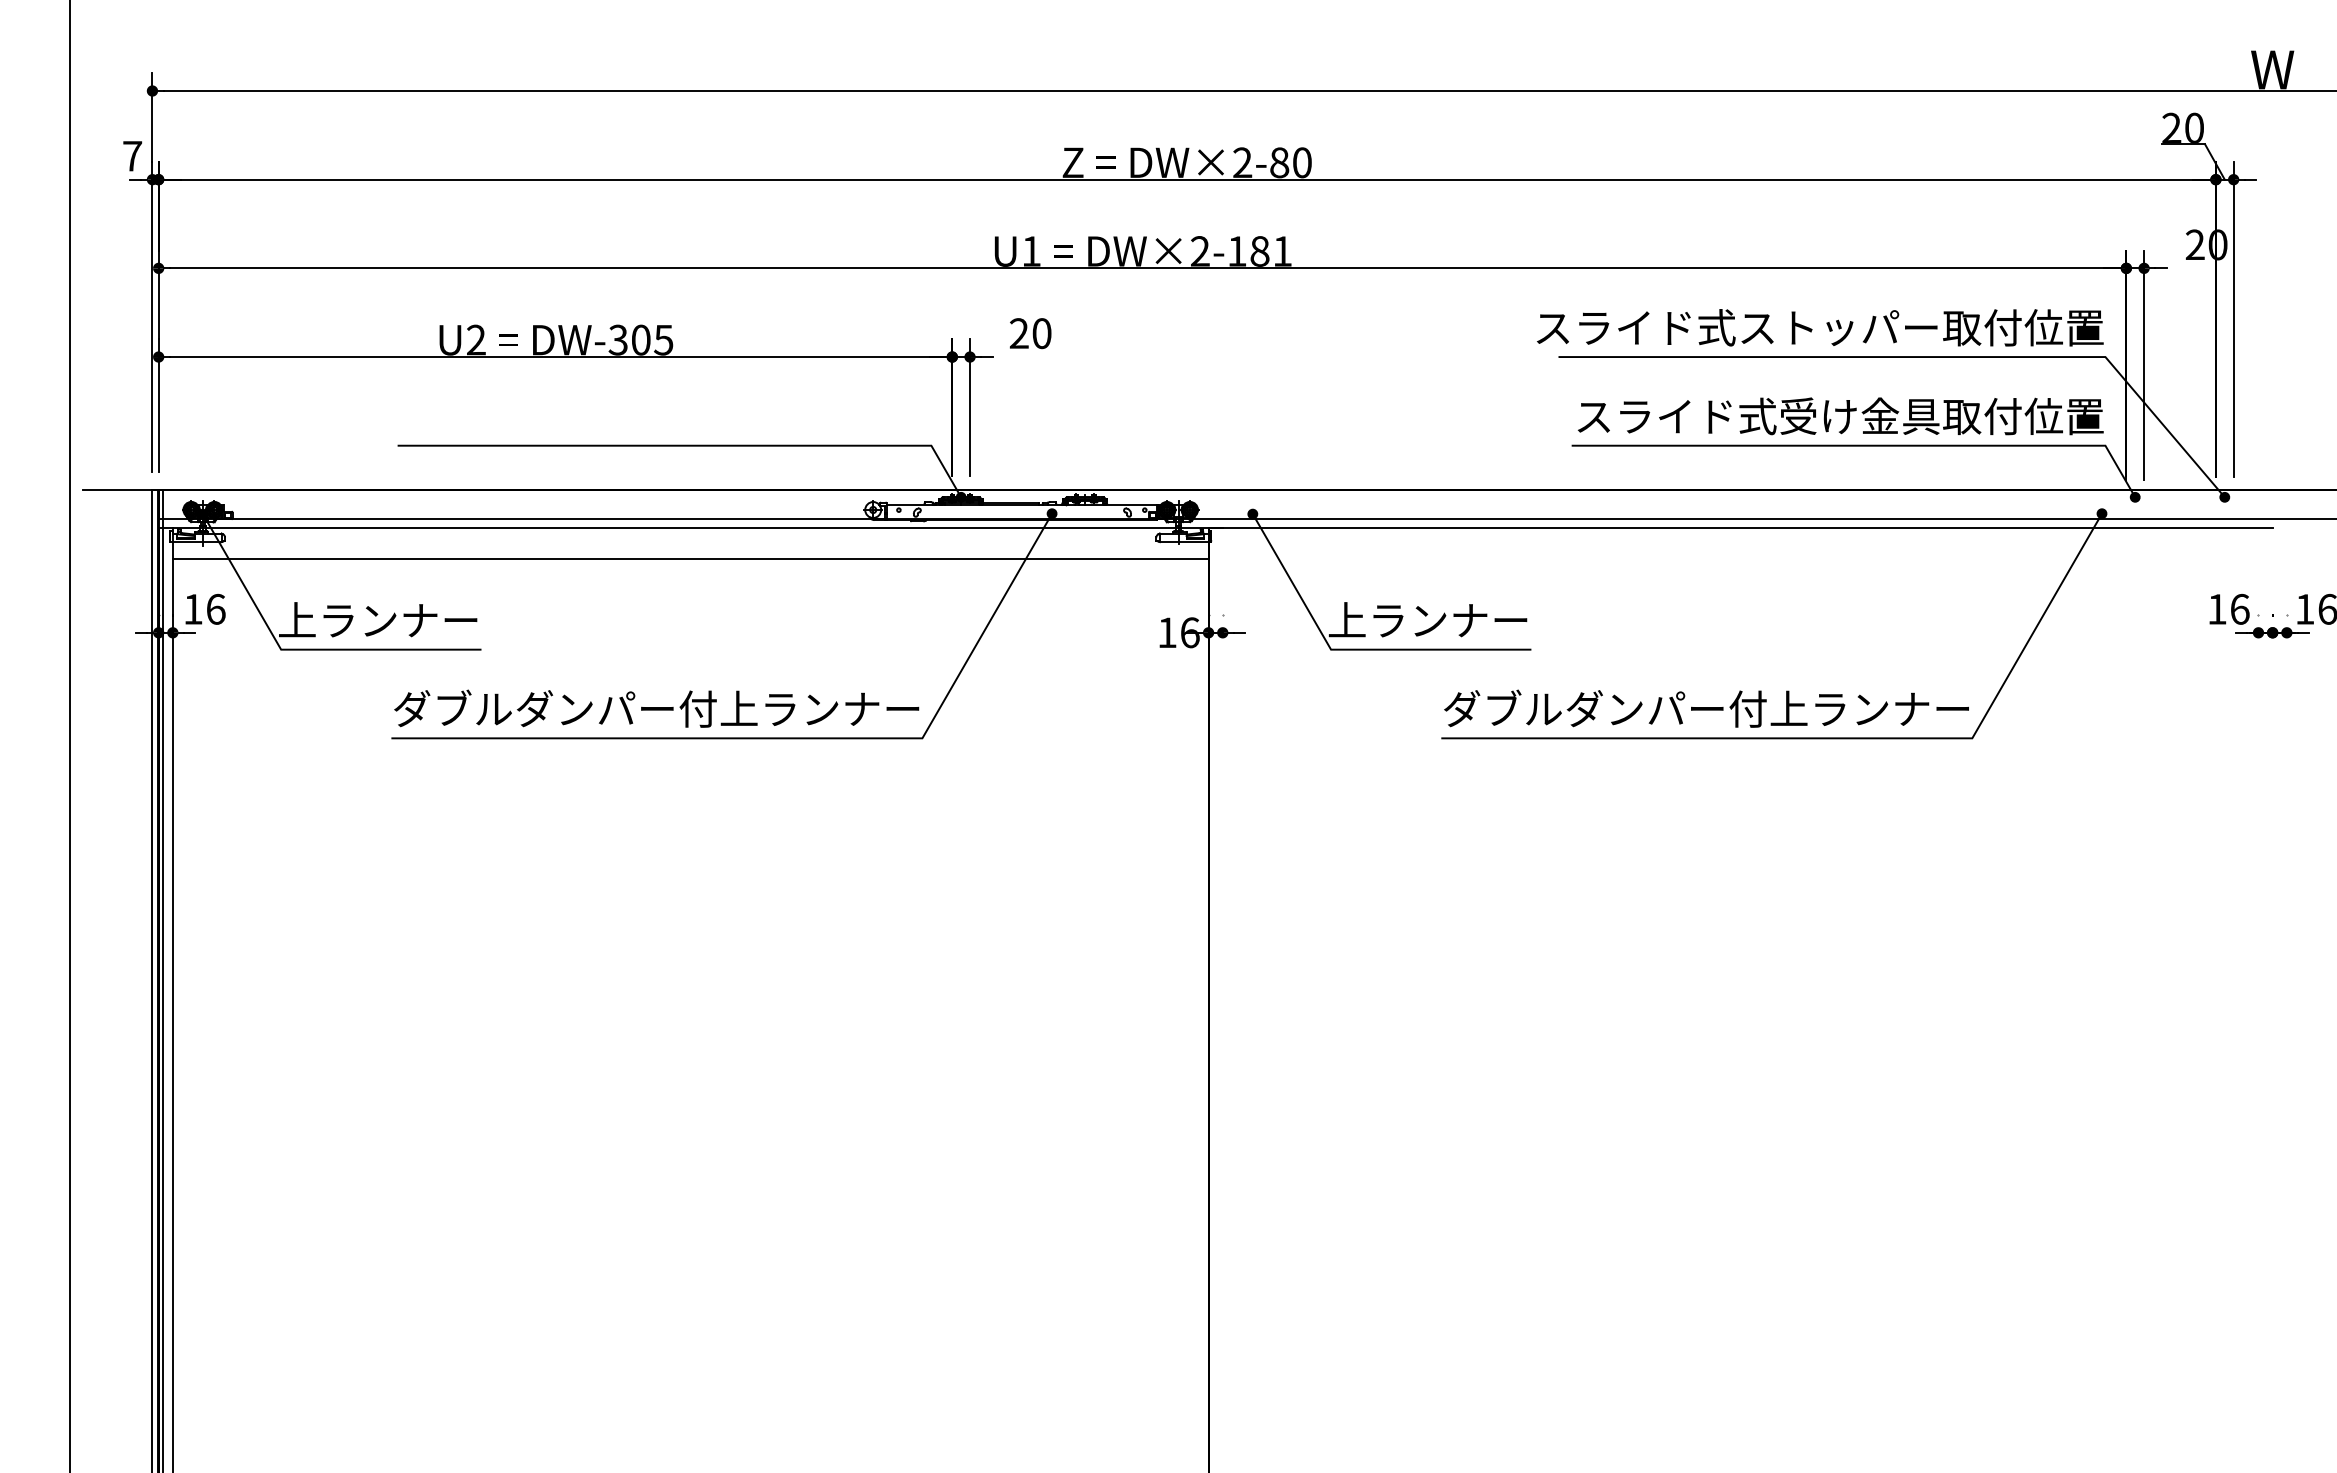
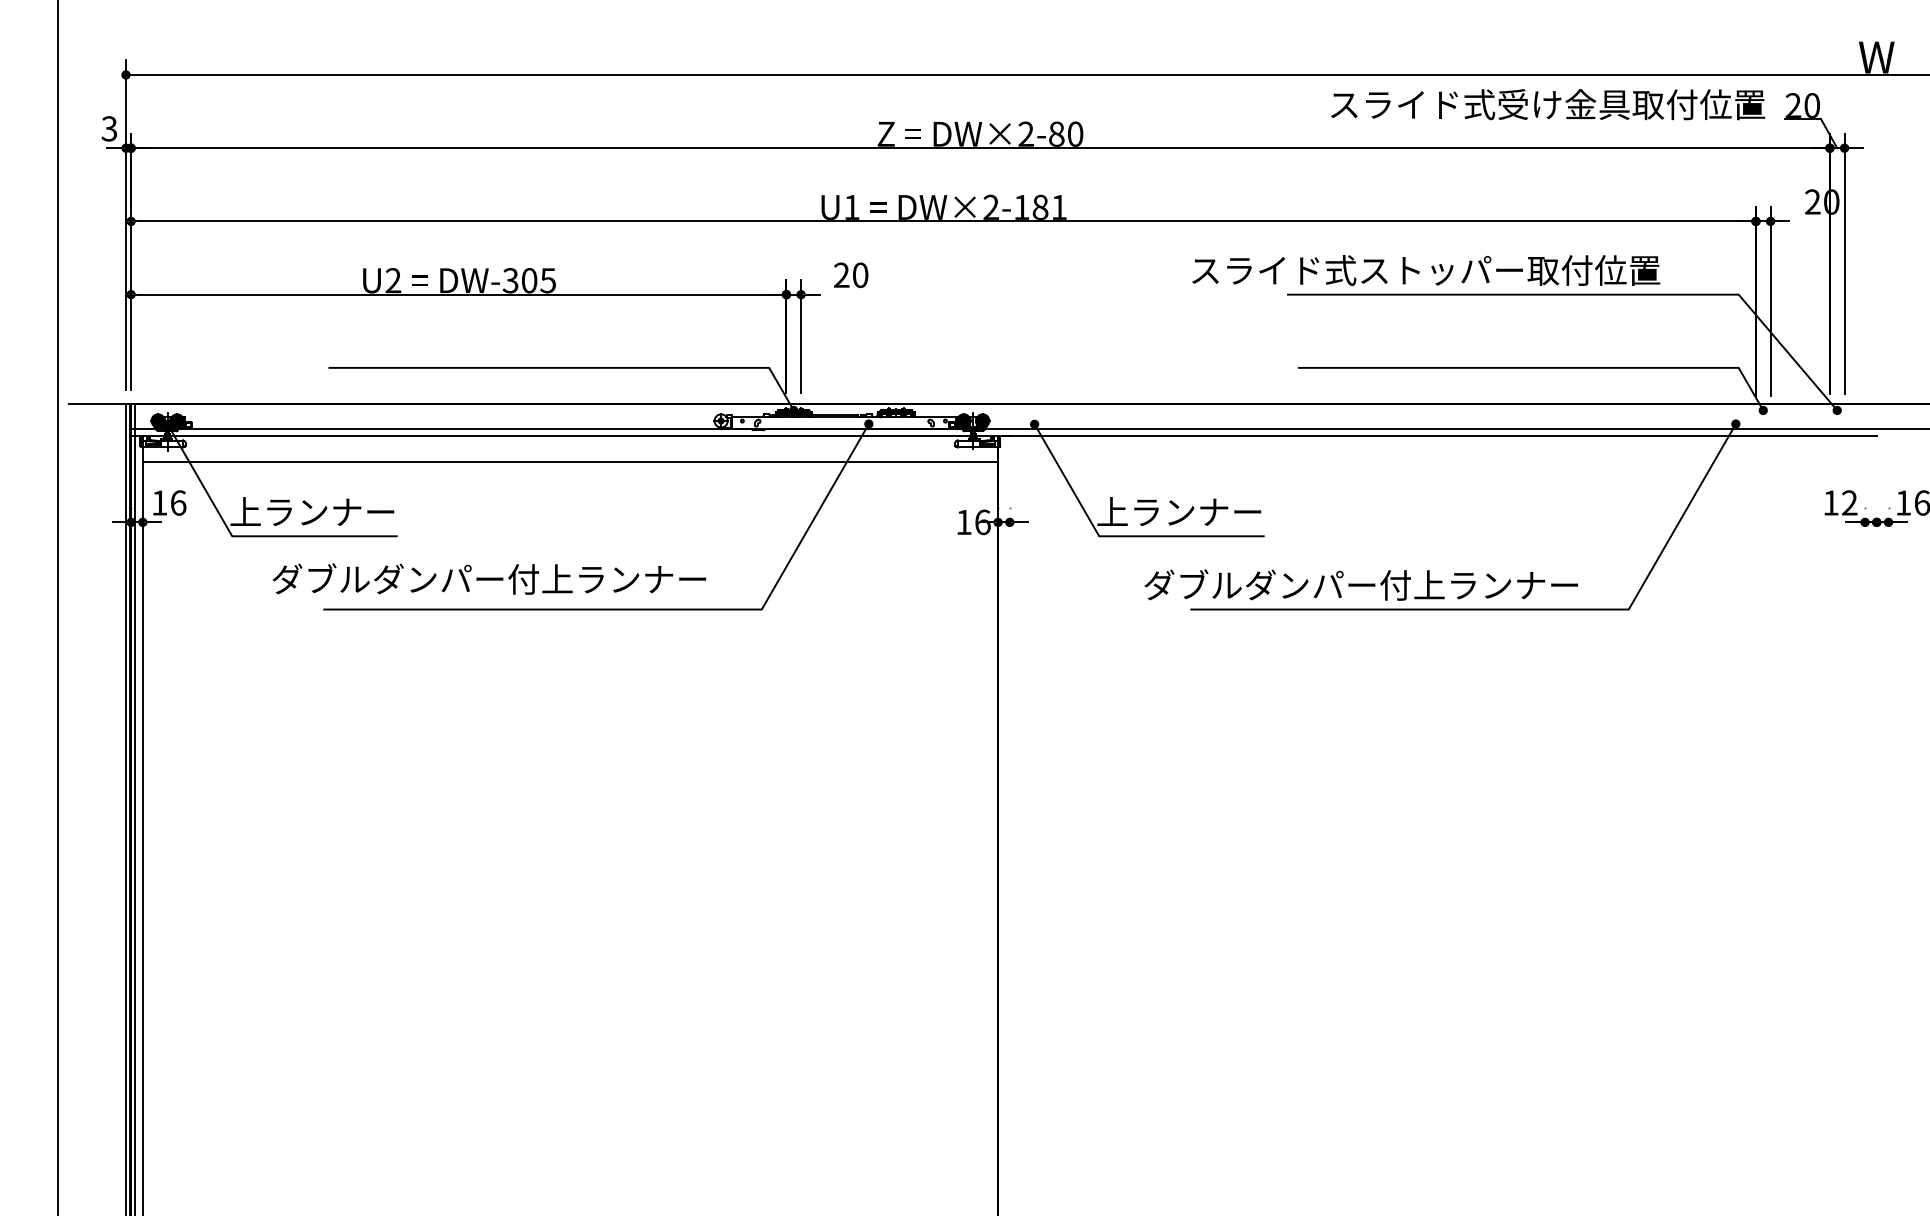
text: (132, 155) -> (109, 128), 7 -> 3
text: (1820, 327) -> (1426, 270), moved
text: (1841, 416) -> (1548, 104), moved
text: (2239, 608) -> (1849, 502), 16 -> 12
text: (655, 708) -> (488, 578), moved
text: (1705, 708) -> (1360, 584), moved

